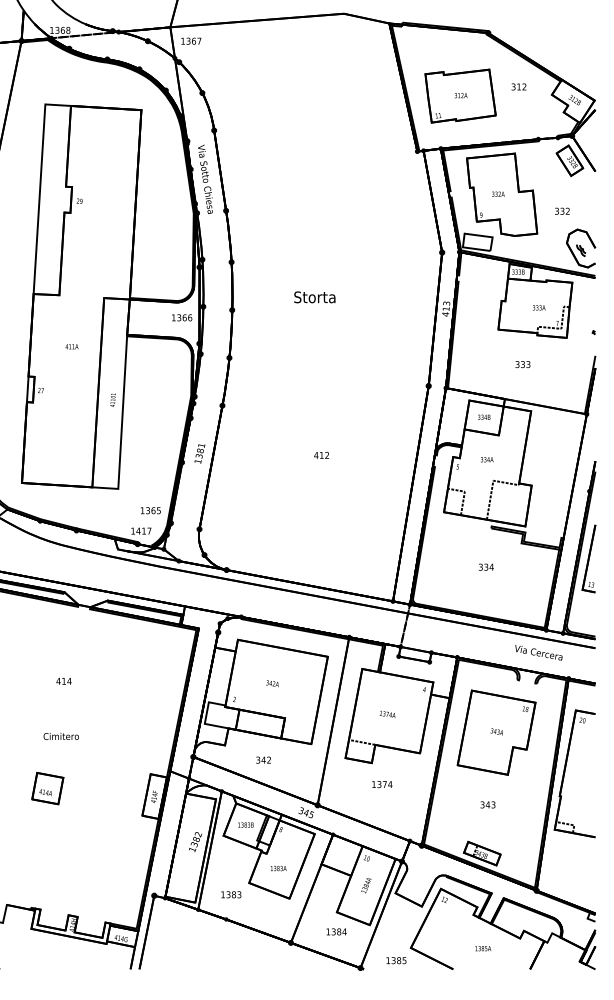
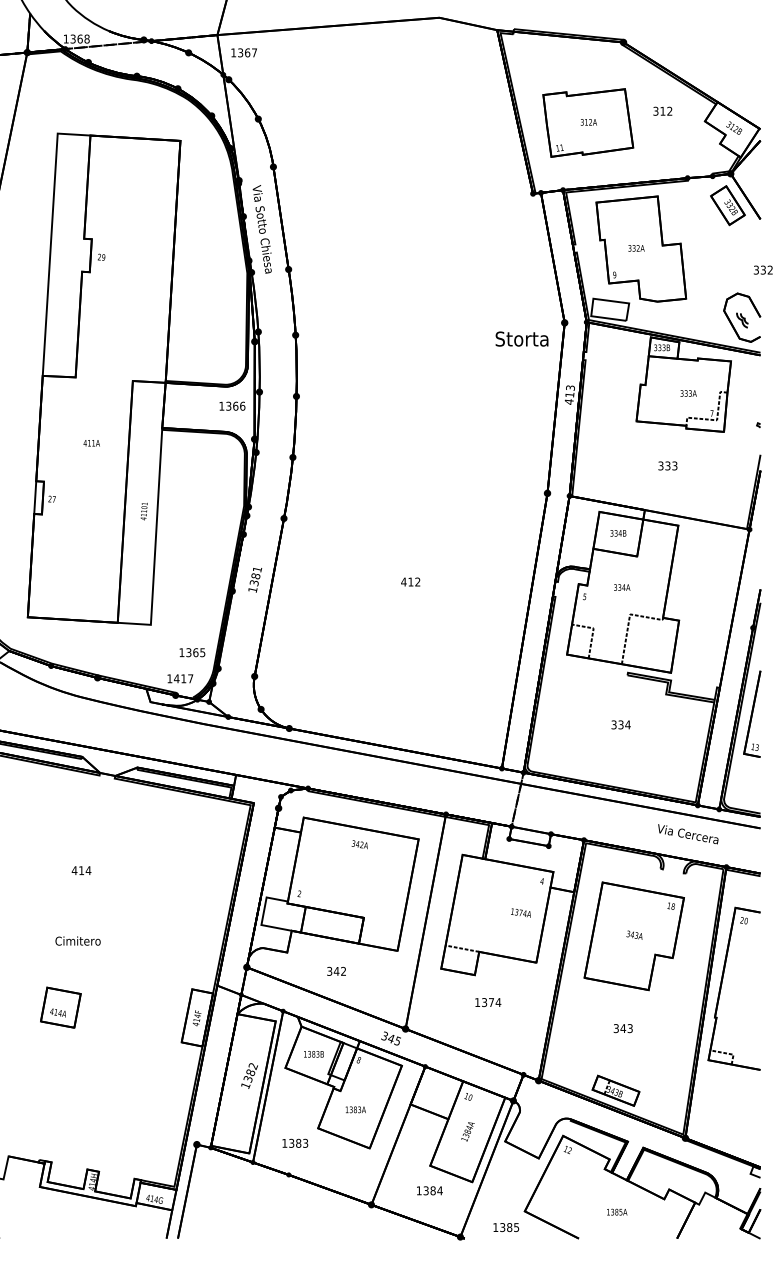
text: (561, 210) -> (762, 269), moved
text: (314, 296) -> (521, 338), moved
text: (272, 683) -> (359, 844), moved
text: (387, 714) -> (520, 912), moved

